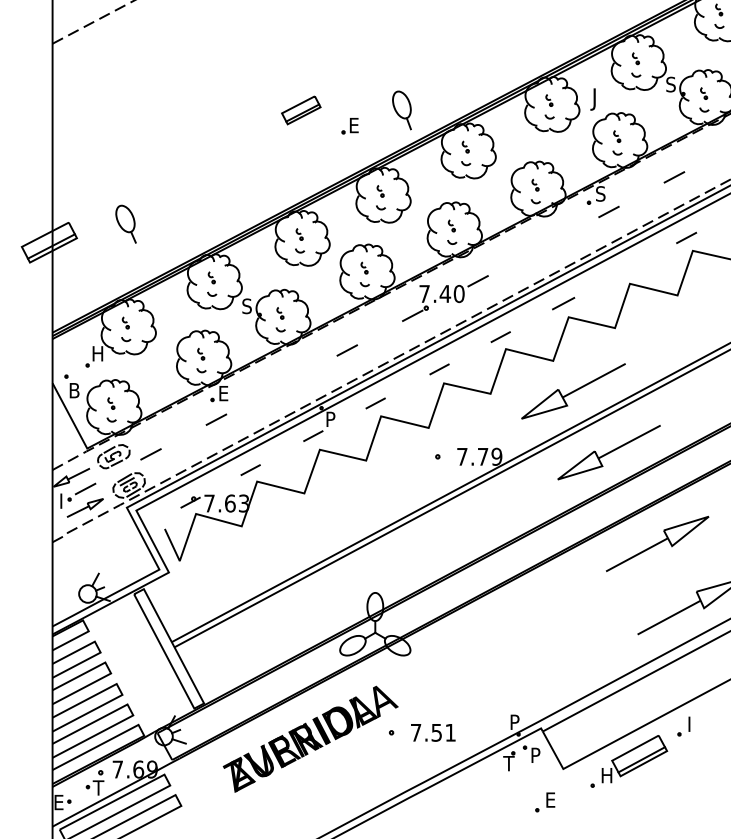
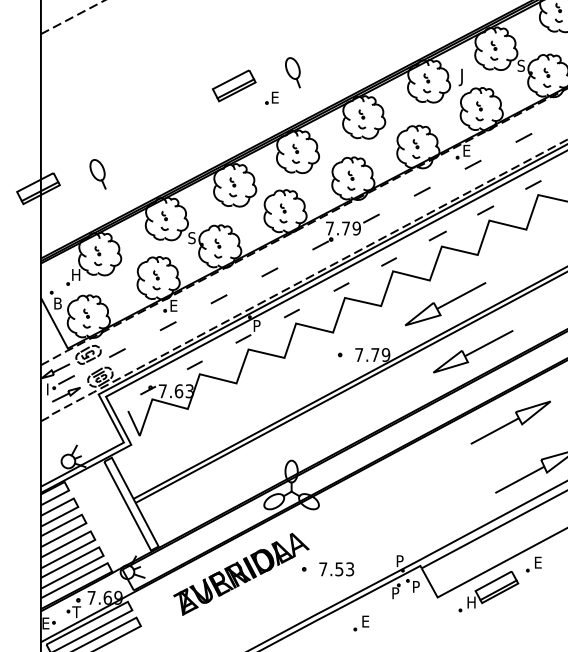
part: (300, 110) -> (233, 85), size x1.43
part: (401, 110) -> (292, 72), moved
text: (600, 193) -> (466, 150), S -> E
line: (543, 246) -> (422, 191), added
line: (624, 270) -> (485, 210), added
text: (451, 294) -> (350, 228), 7.40 -> 7.79
line: (281, 385) -> (218, 299), added
text: (693, 723) -> (538, 562), I -> E
text: (450, 732) -> (350, 569), 7.51 -> 7.53
text: (508, 763) -> (395, 593), T -> P
part: (545, 802) -> (361, 623), moved

